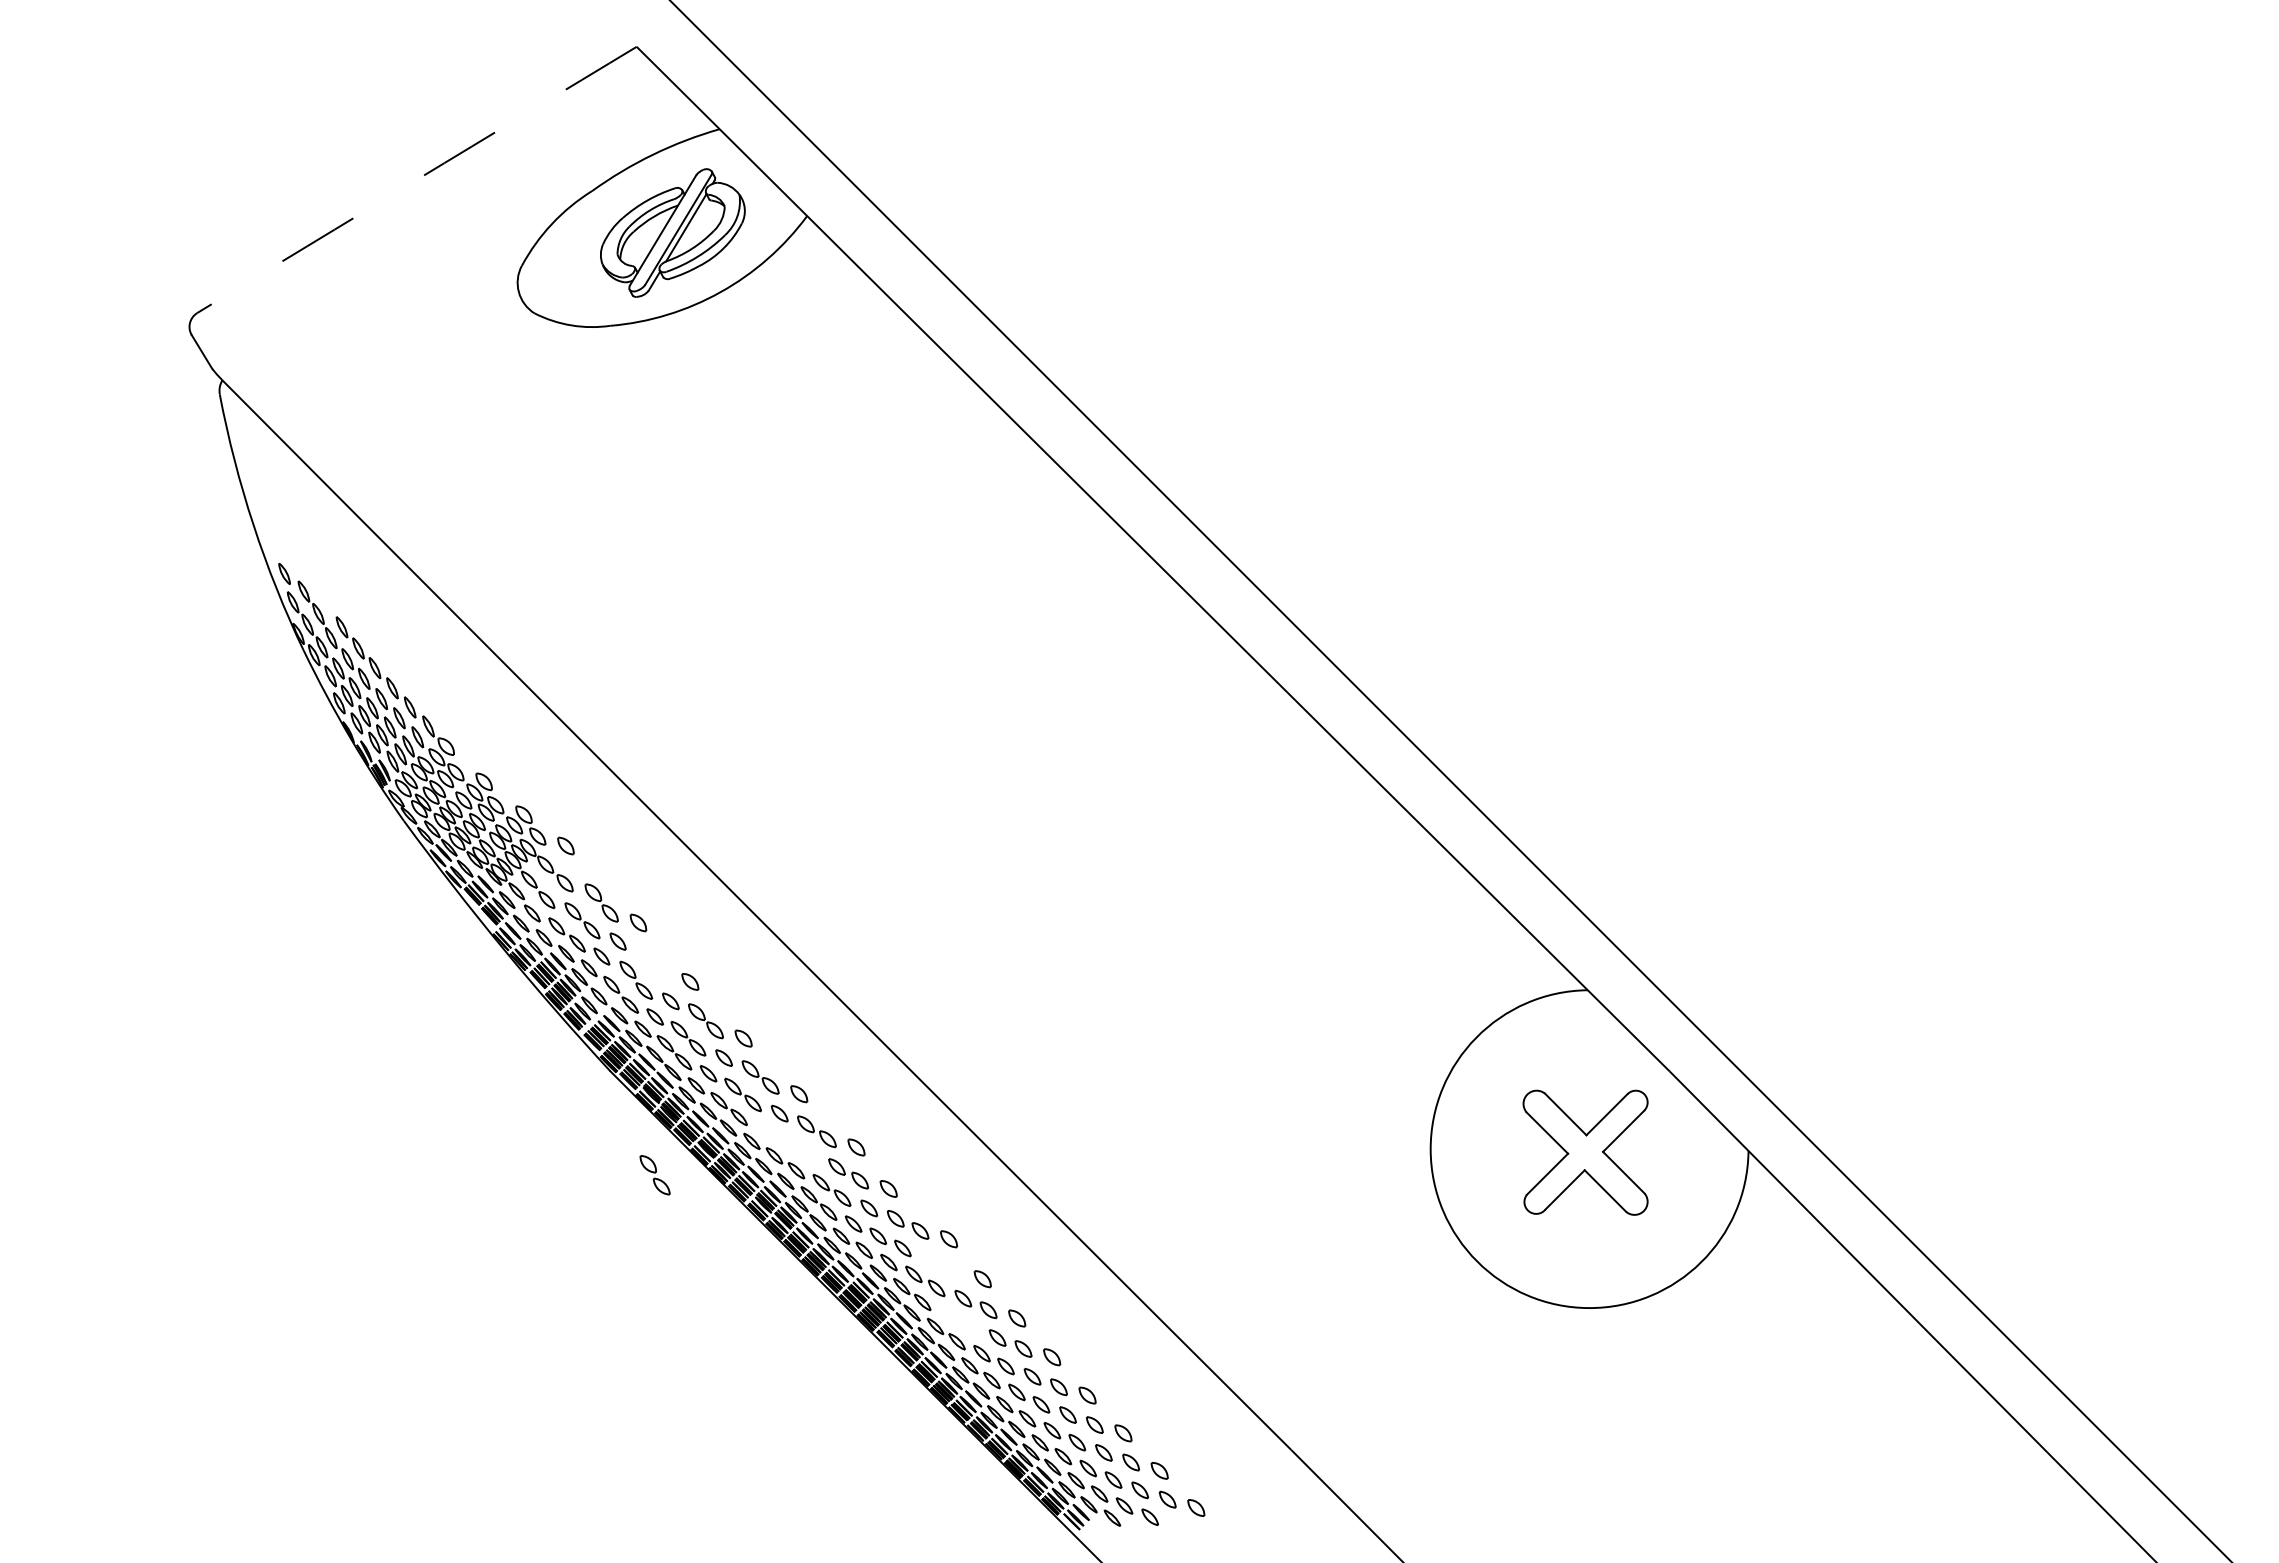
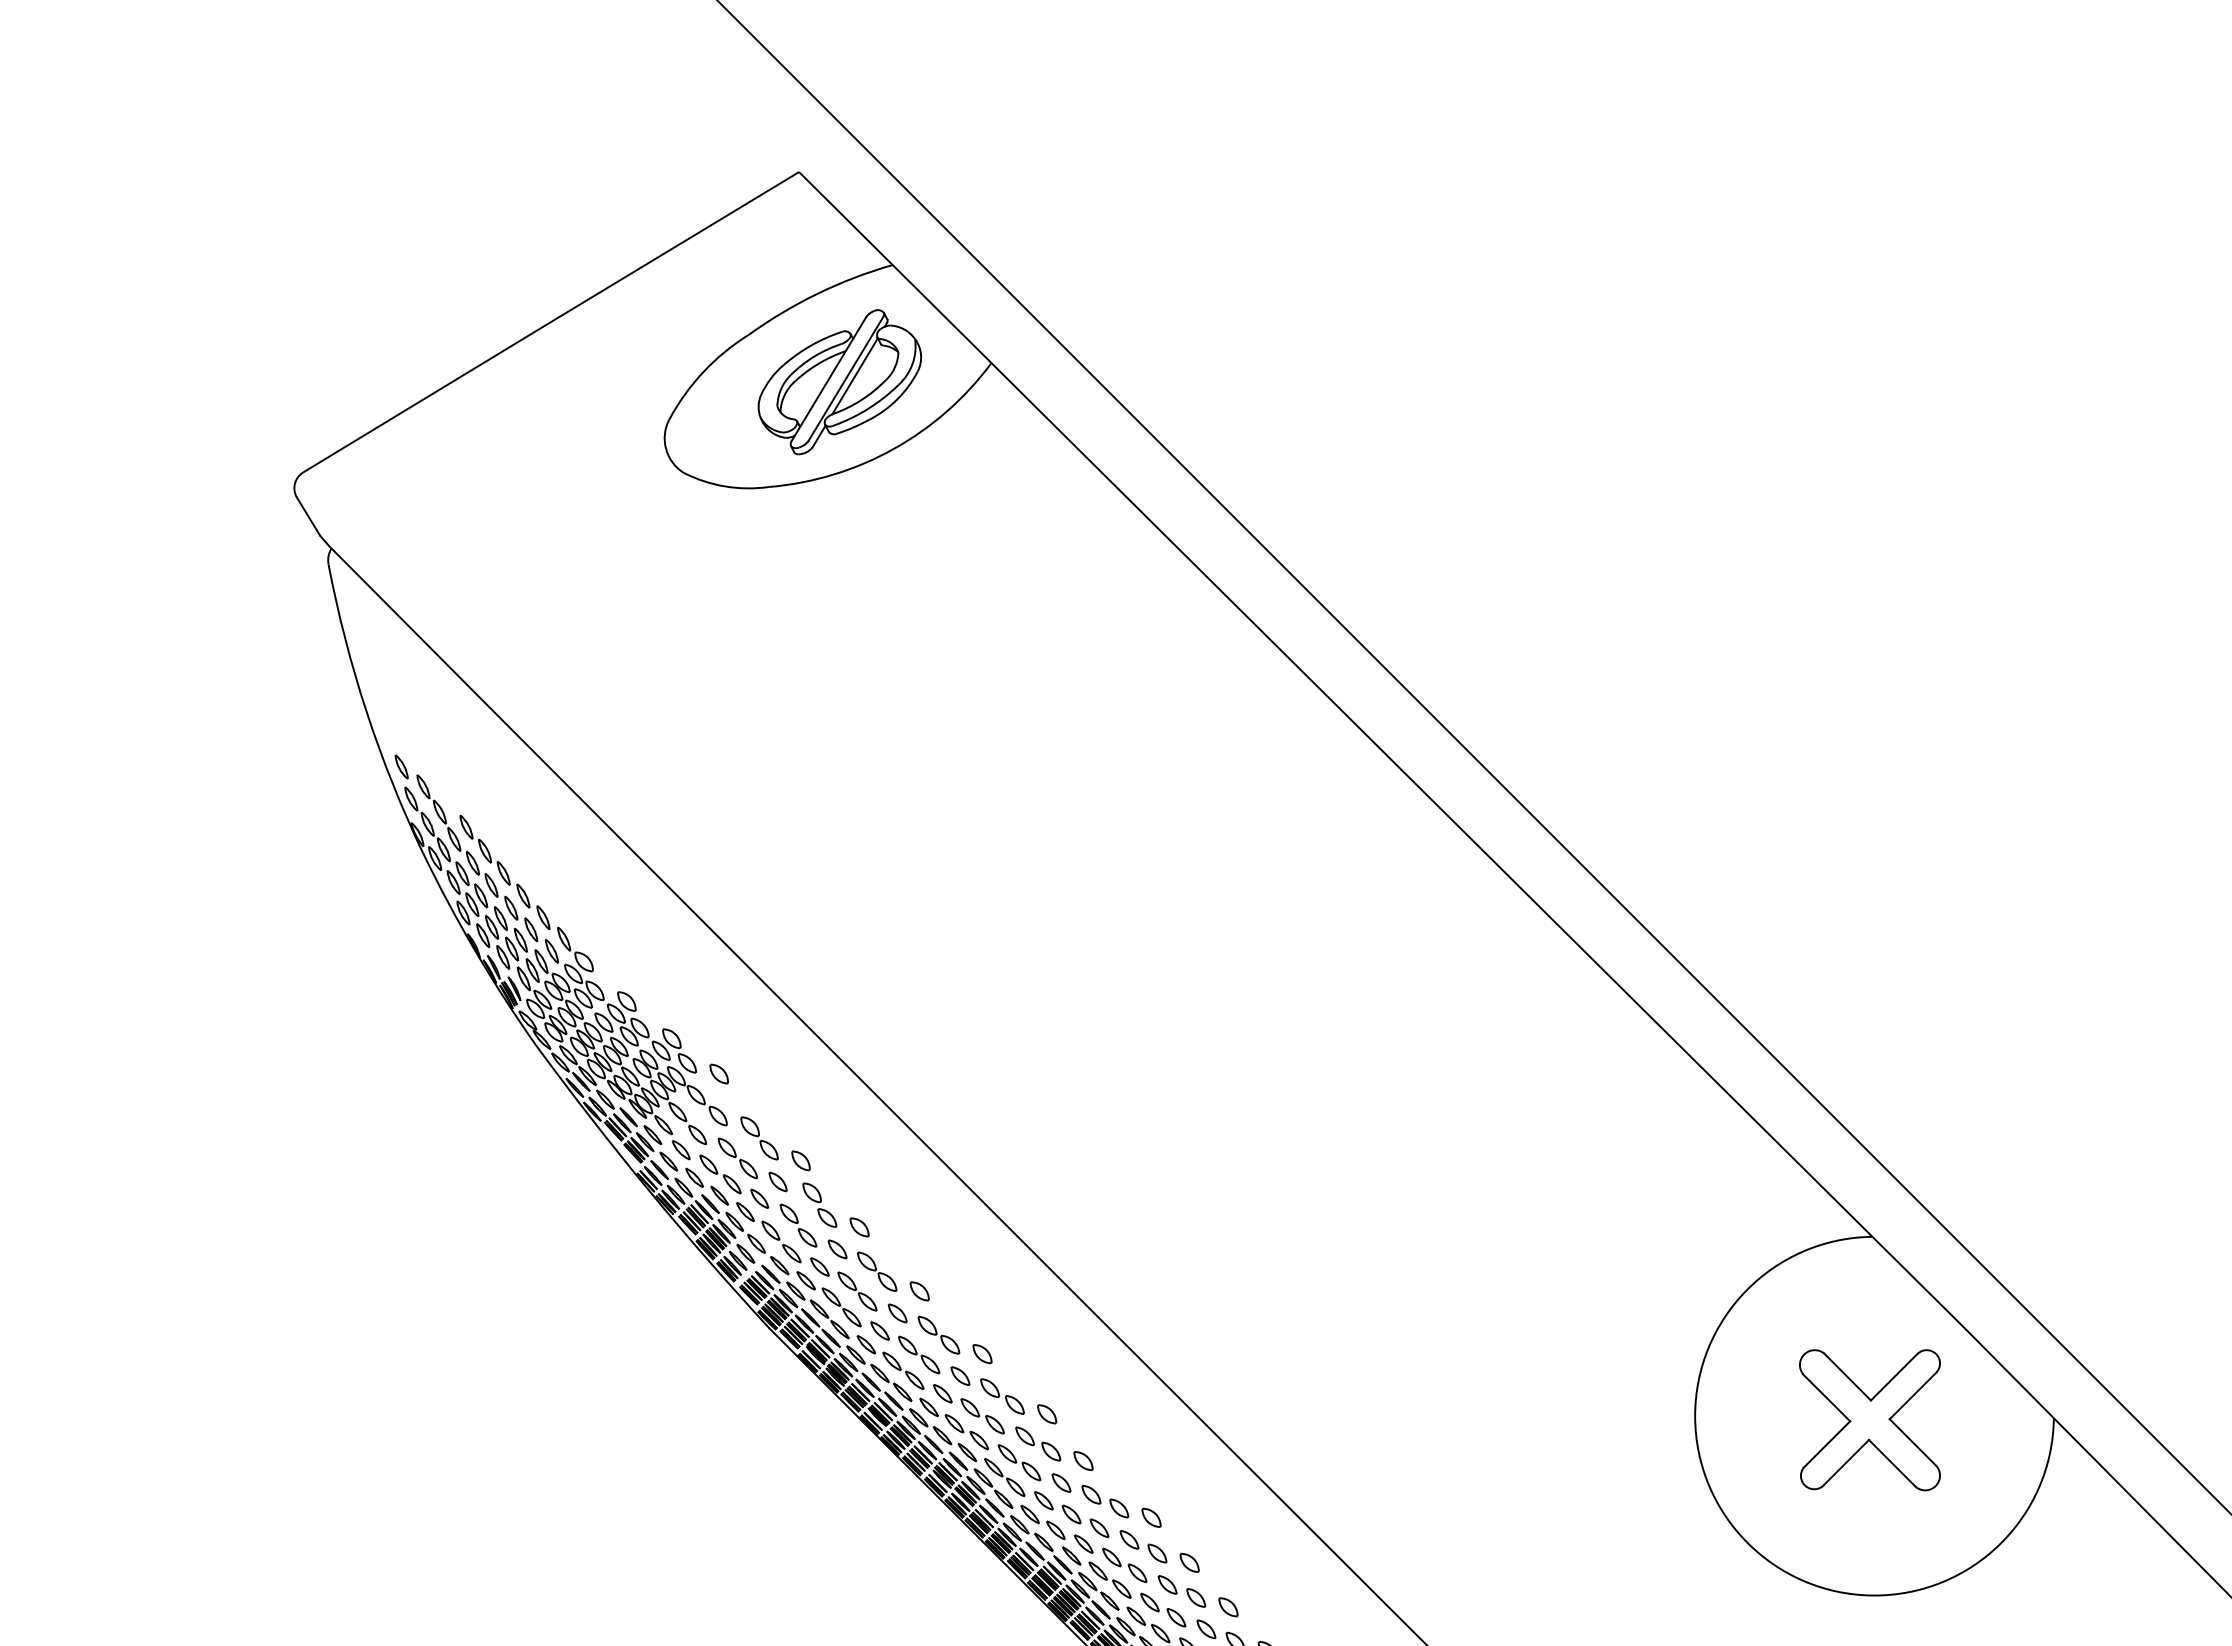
arc: (416, 179) -> (550, 321), dashed -> solid
part: (787, 1142) -> (969, 1408), added
part: (654, 1175) -> (819, 1205), moved
part: (941, 1264) -> (1143, 1546), added
part: (959, 1320) -> (1163, 1609), added

